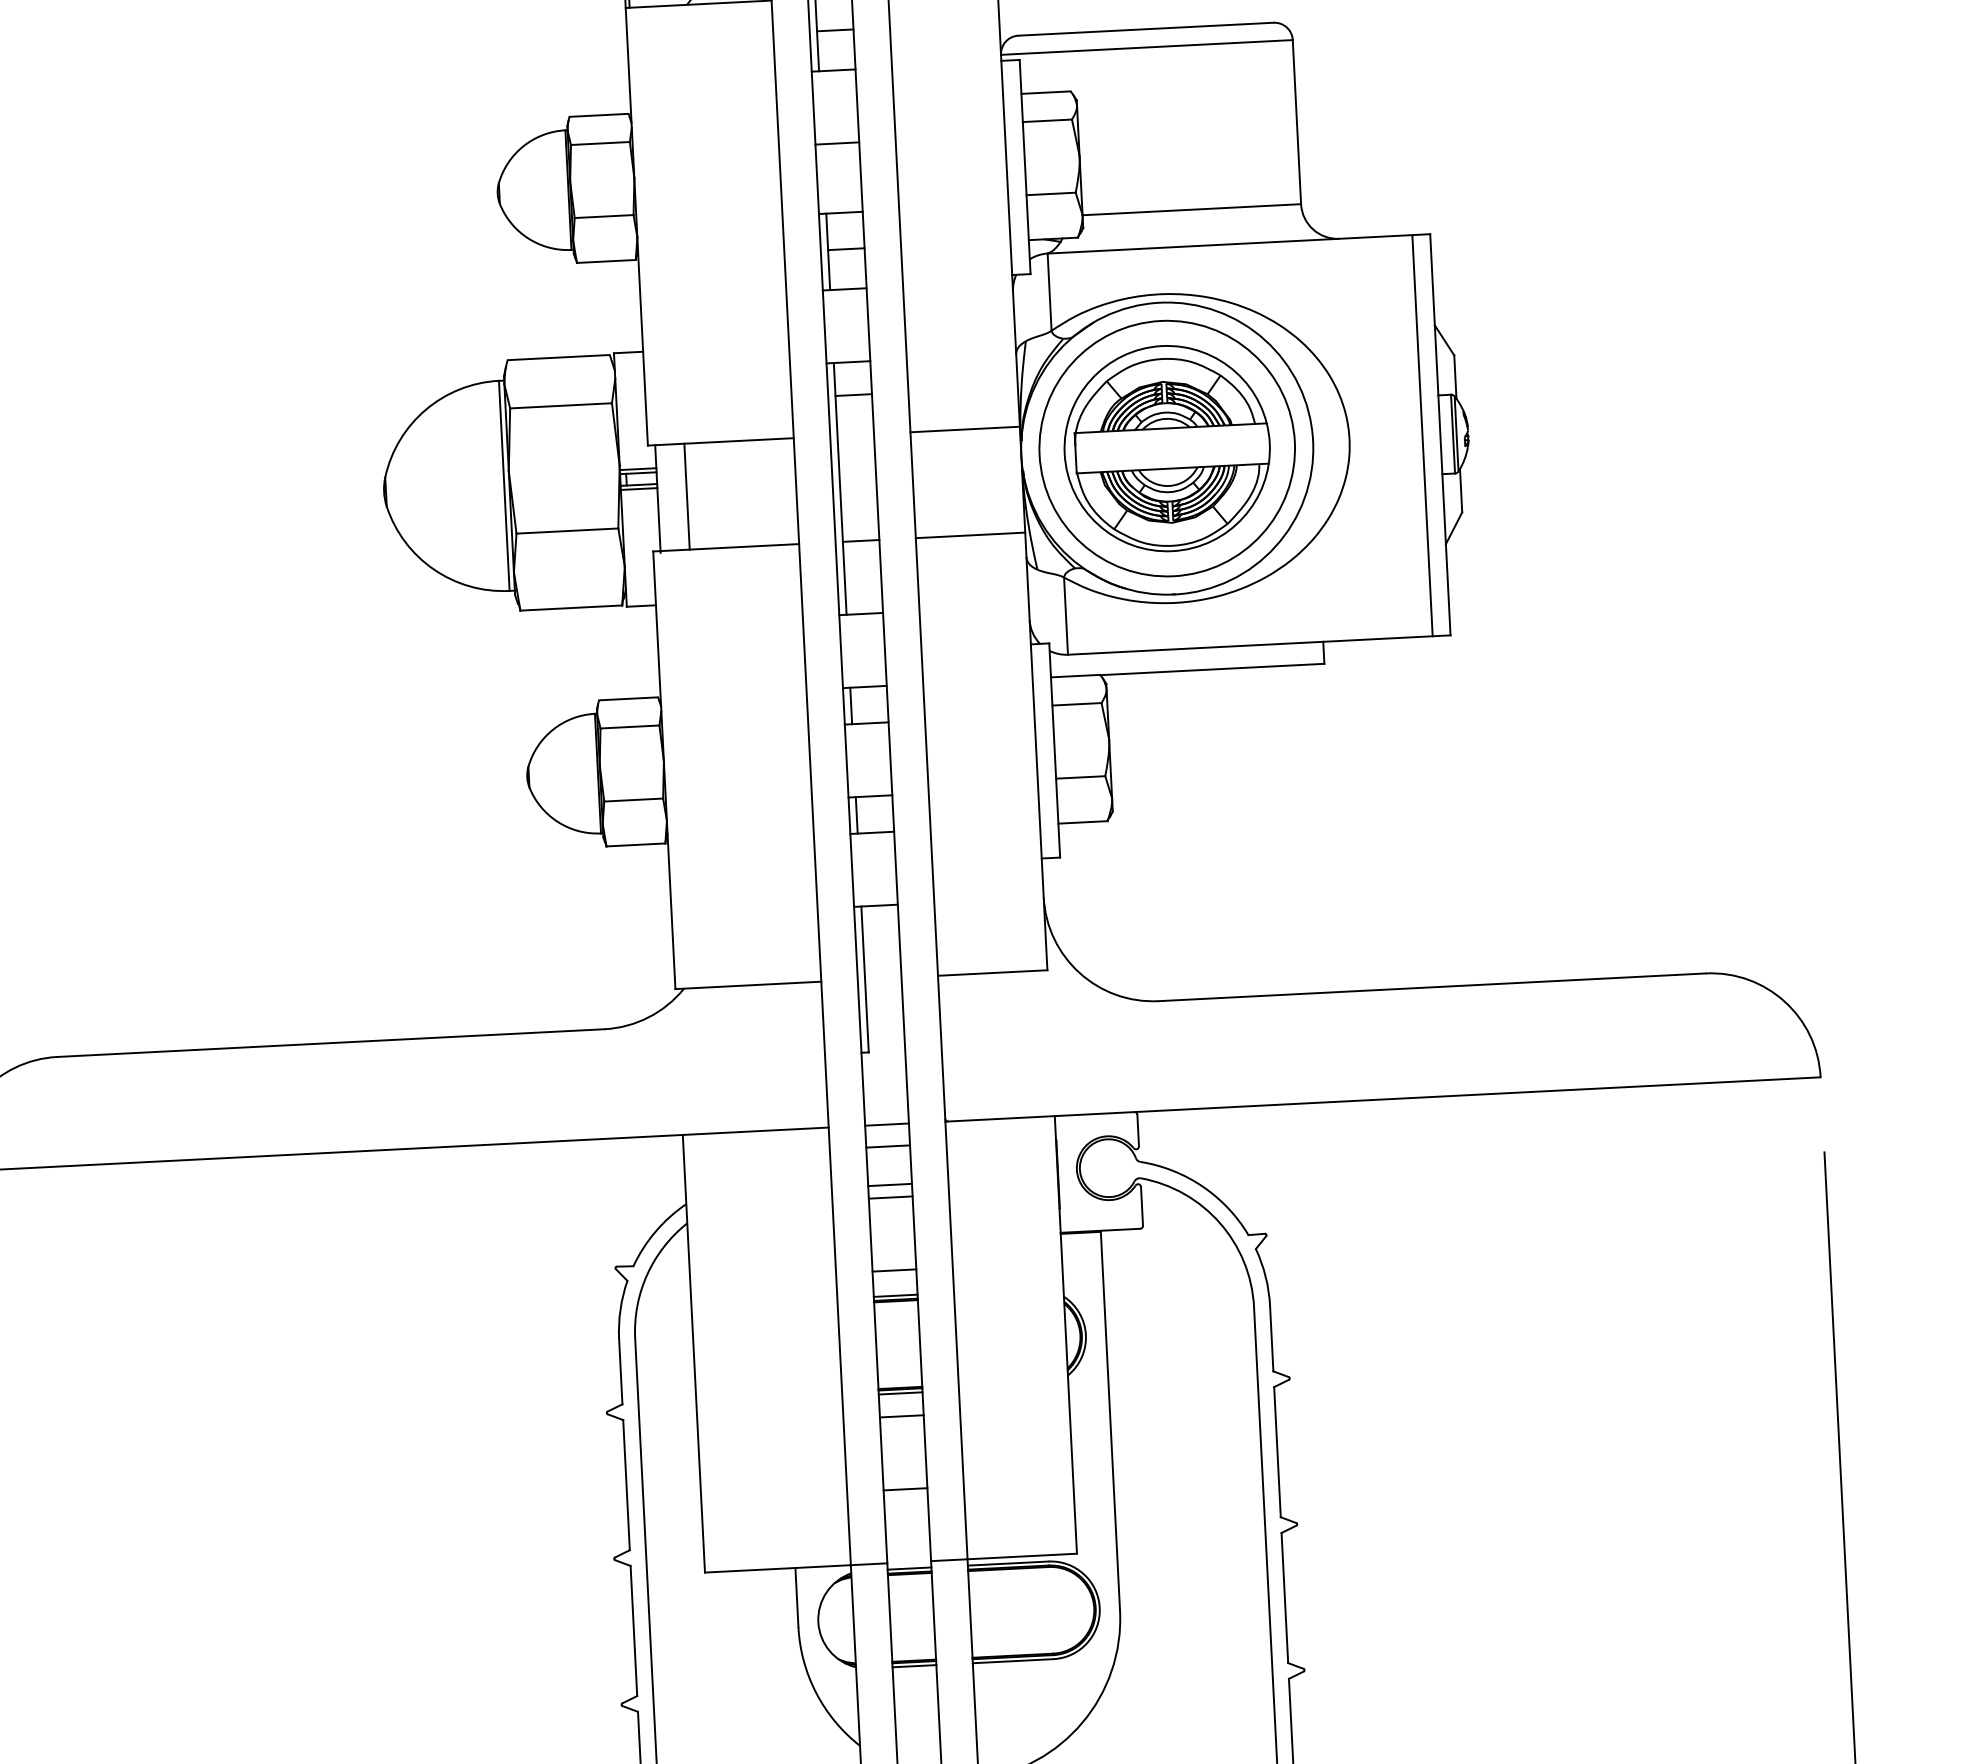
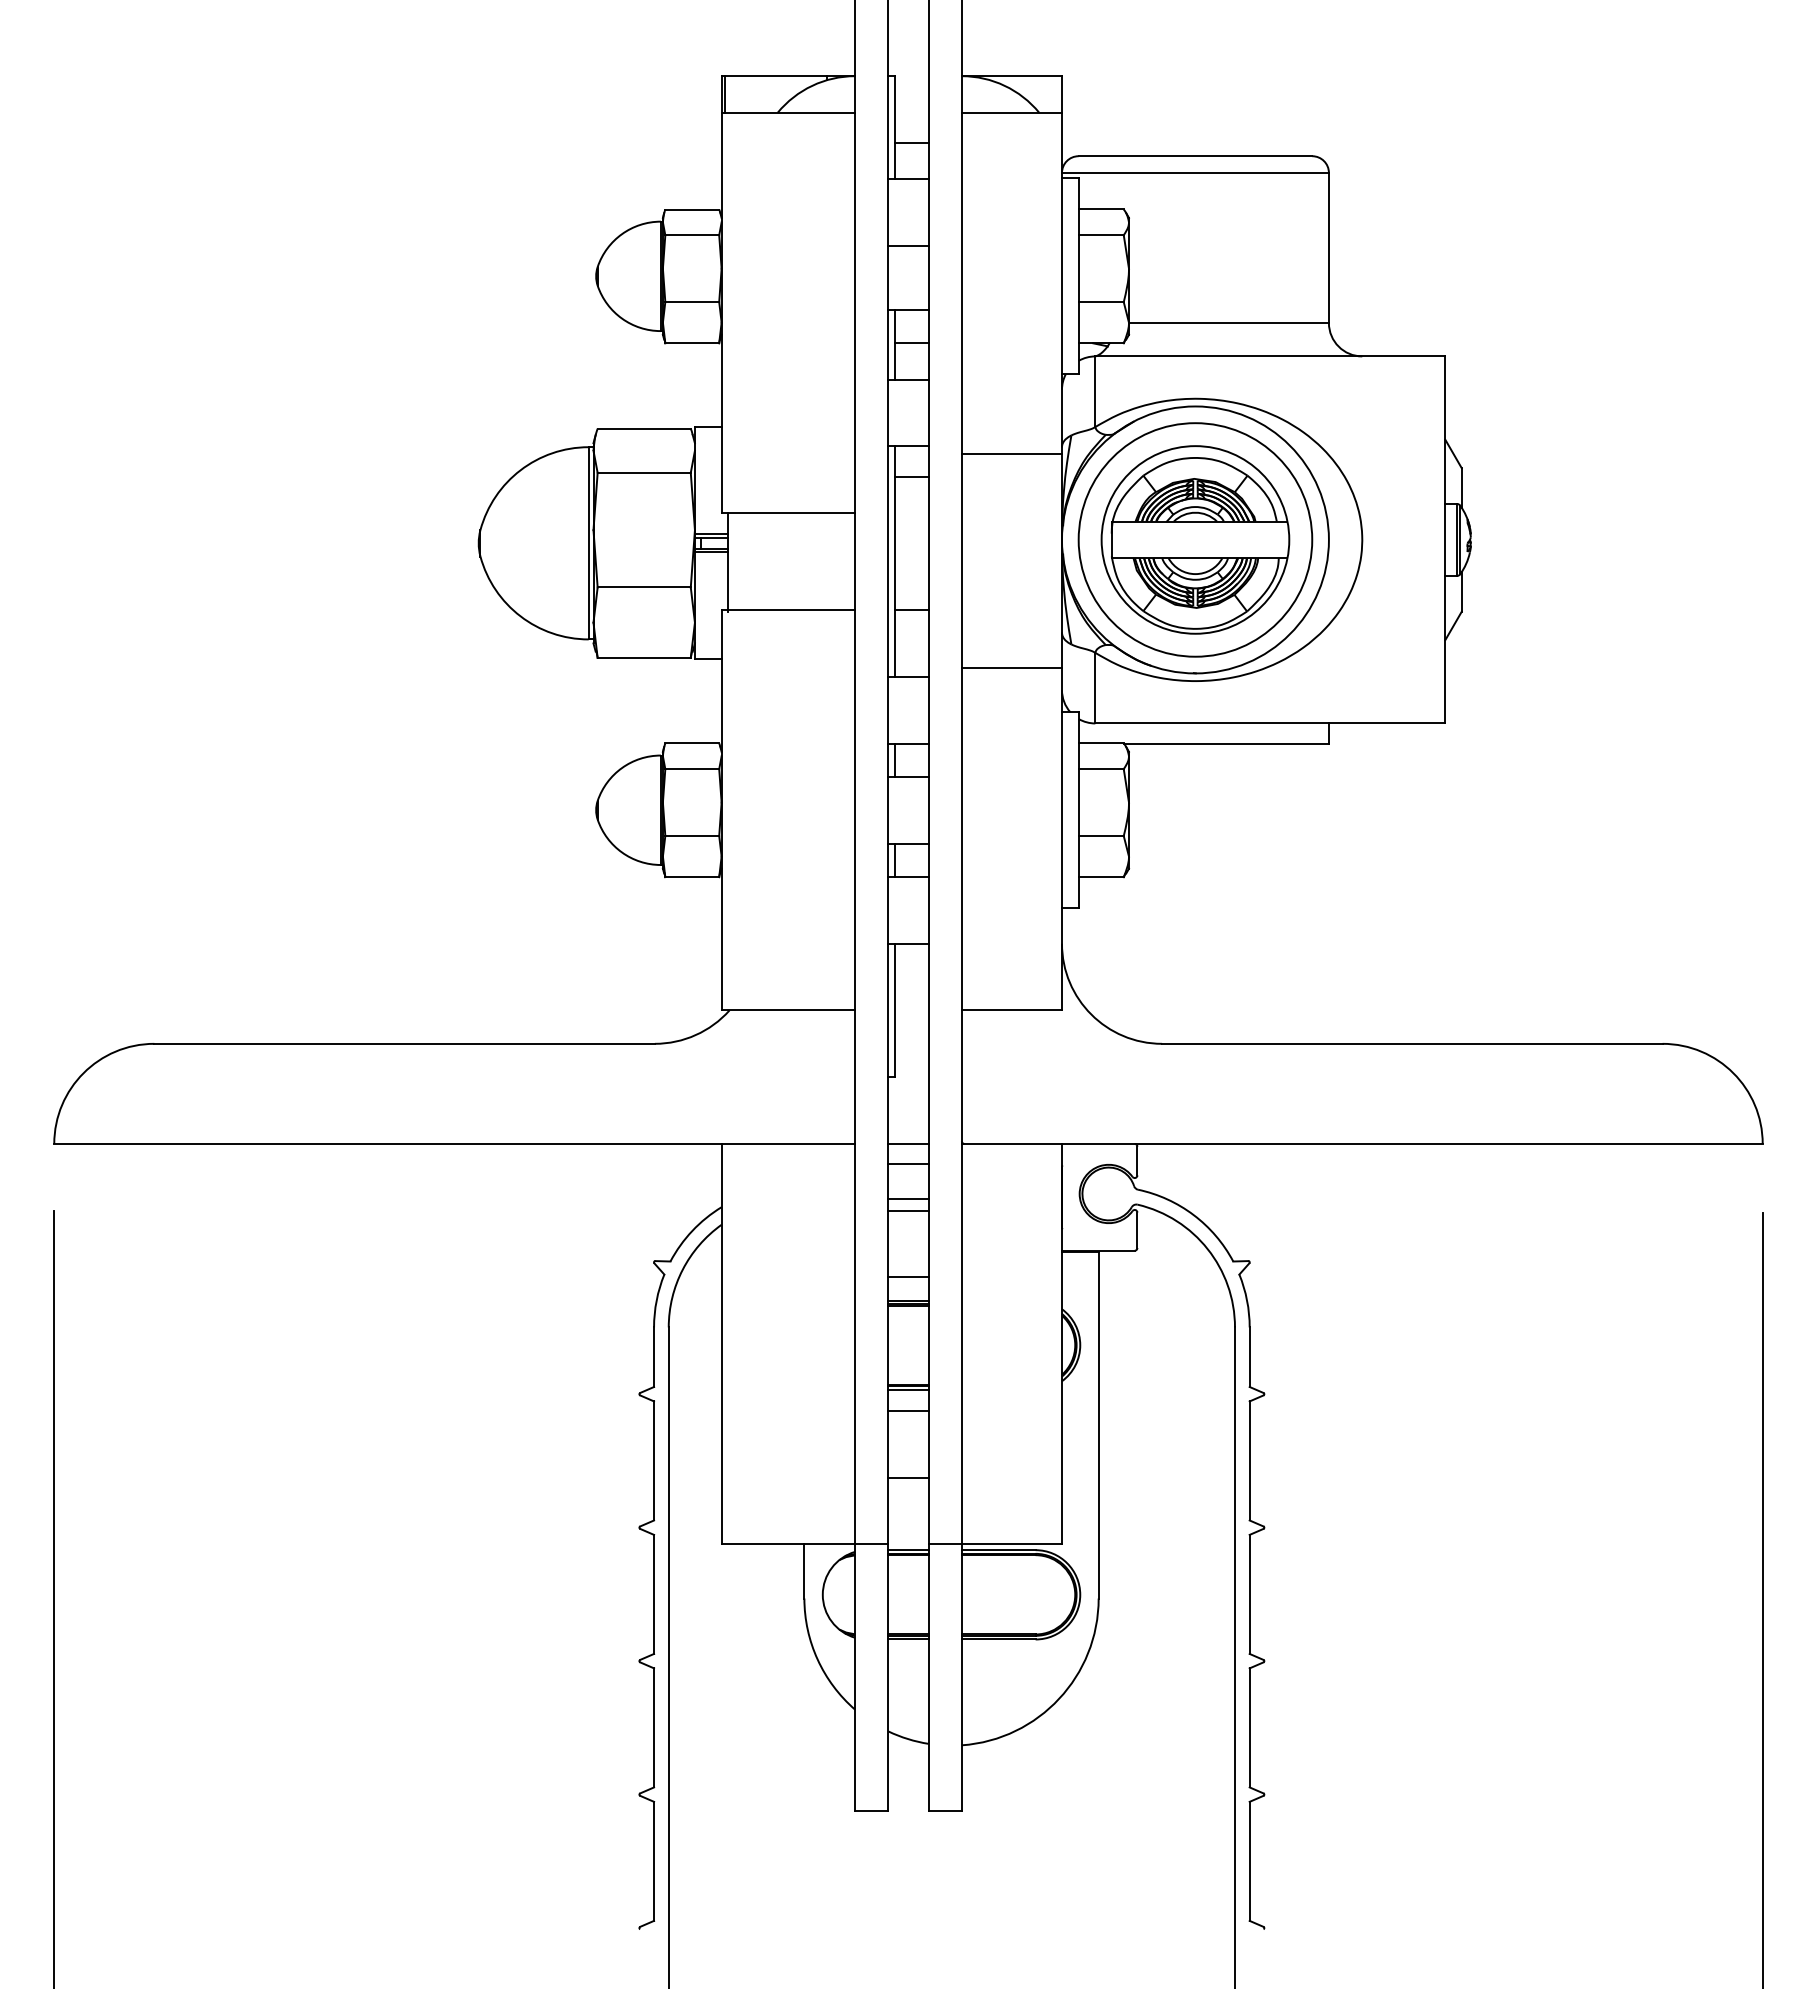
line: (964, 429) -> (1011, 454), moved
line: (1422, 435) -> (1429, 539), removed
line: (686, 496) -> (754, 561), removed
line: (970, 535) -> (1011, 668), moved

